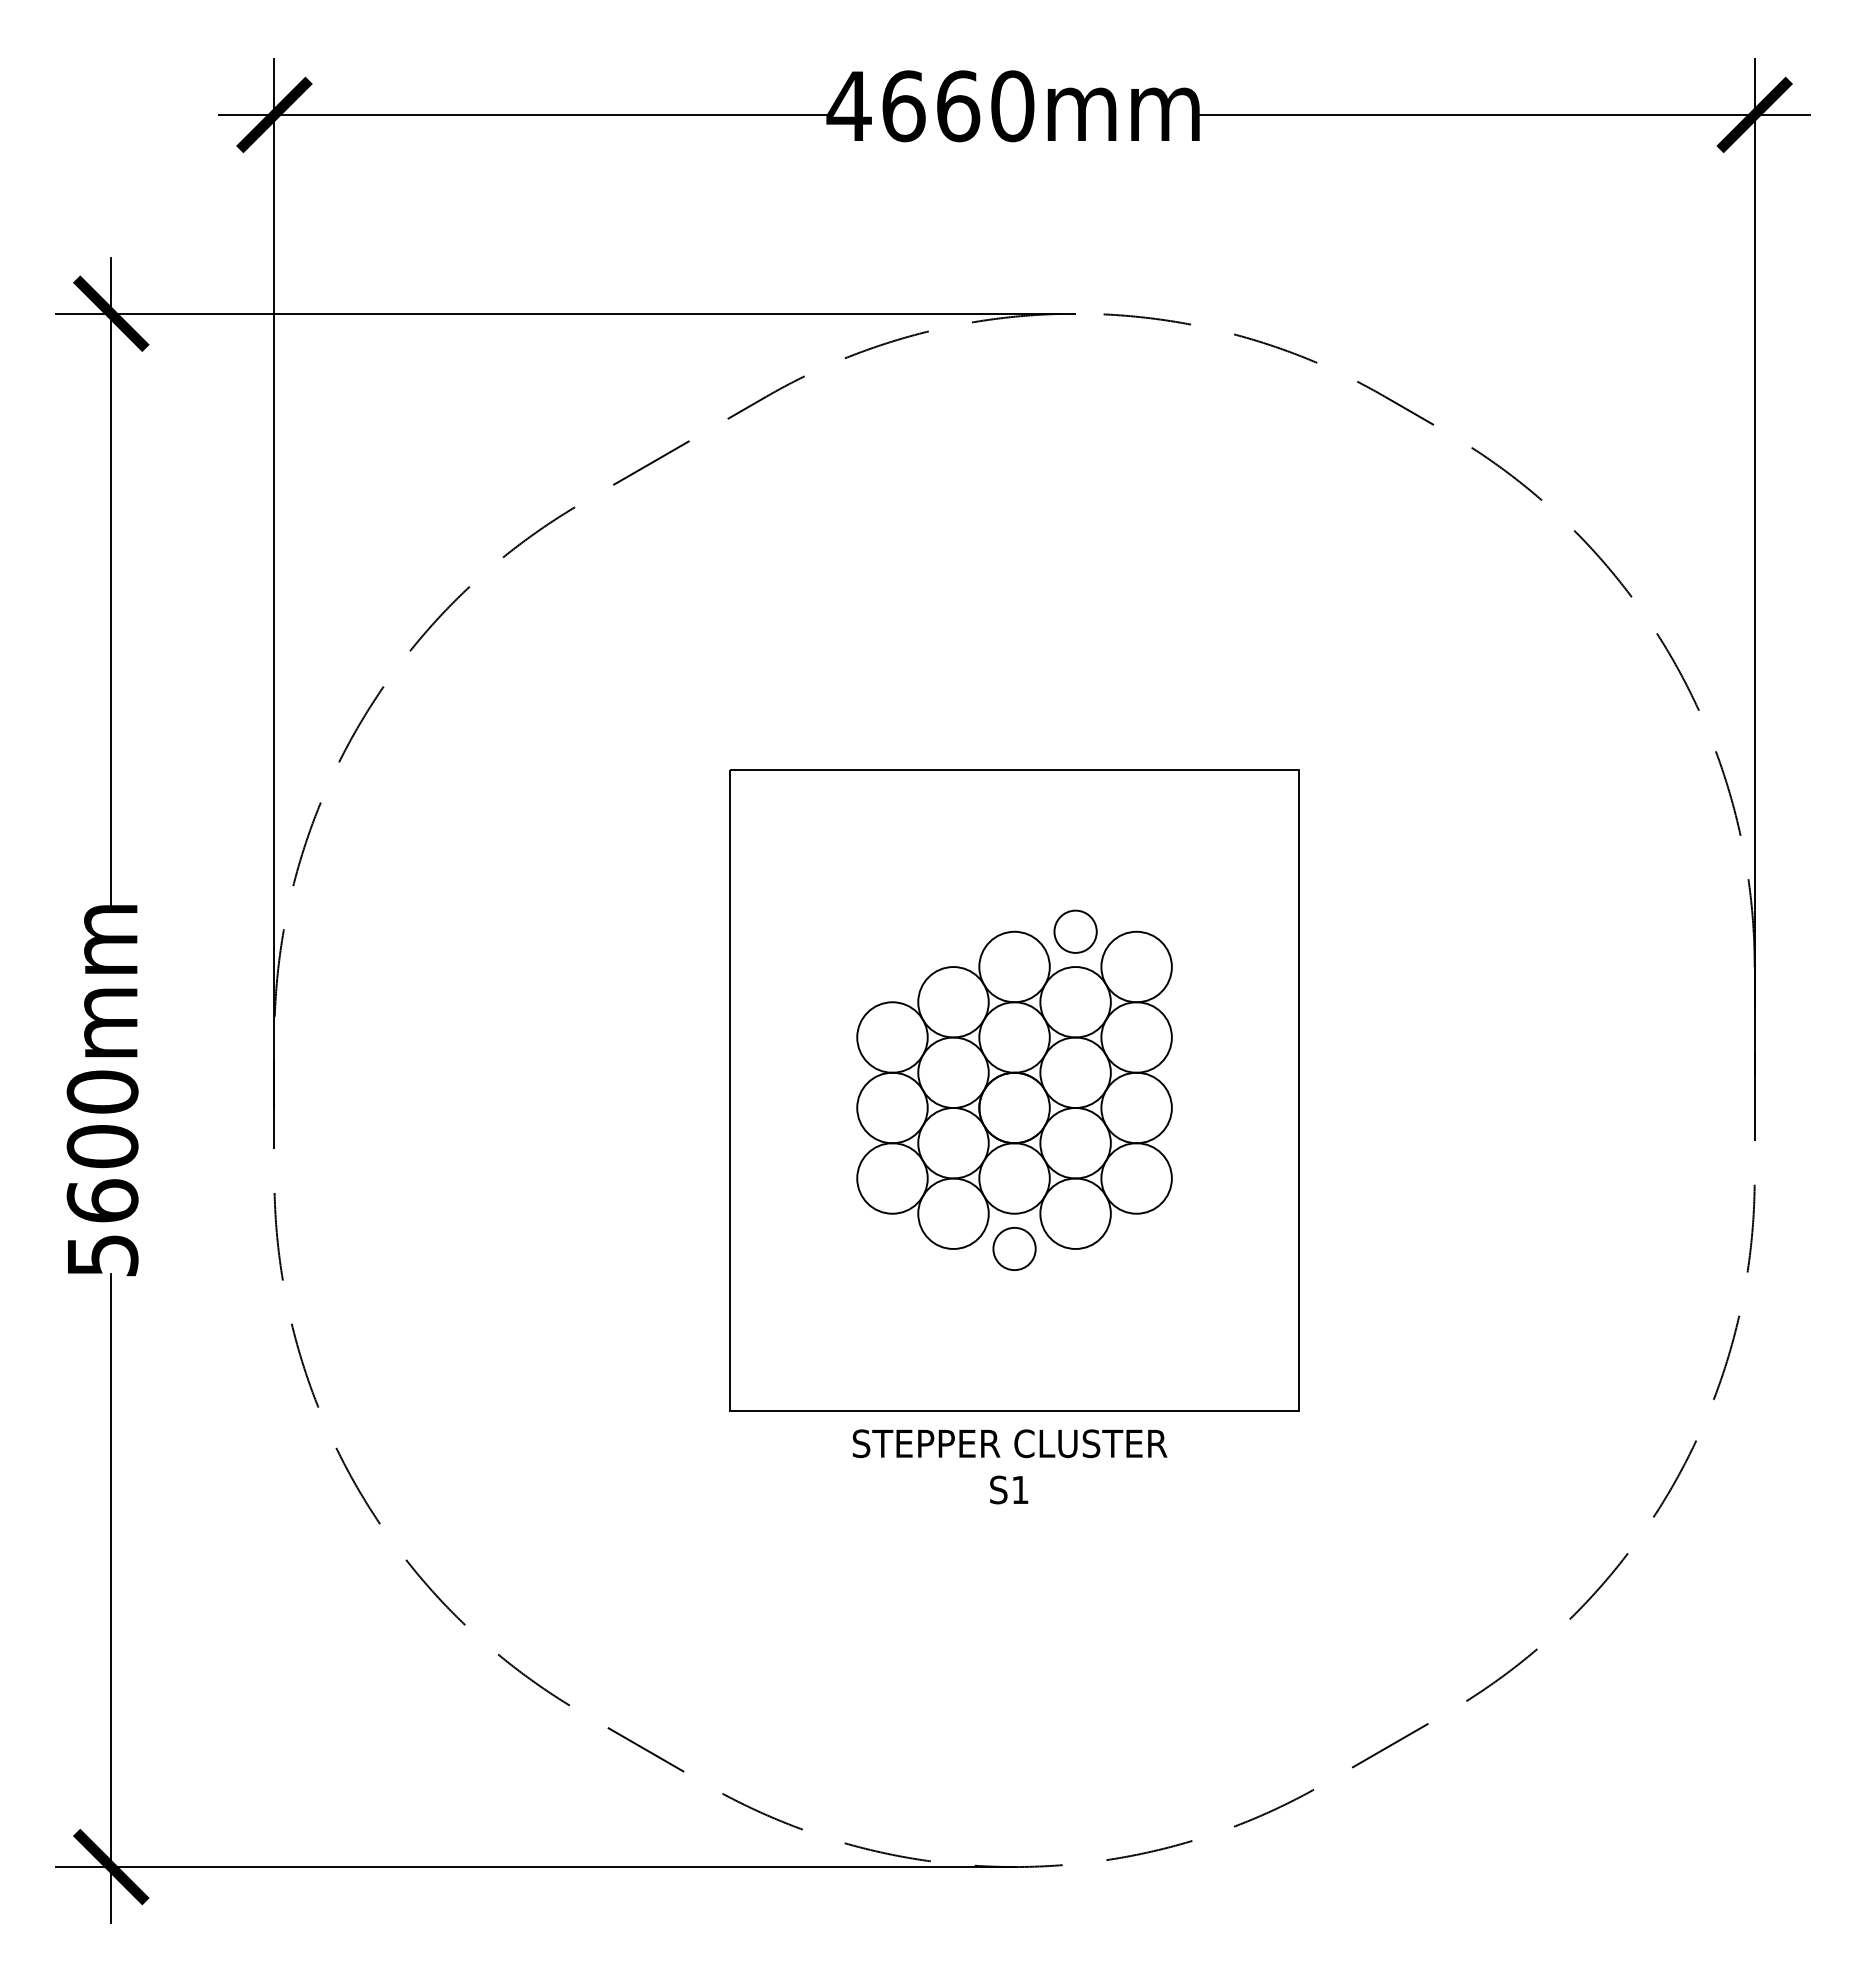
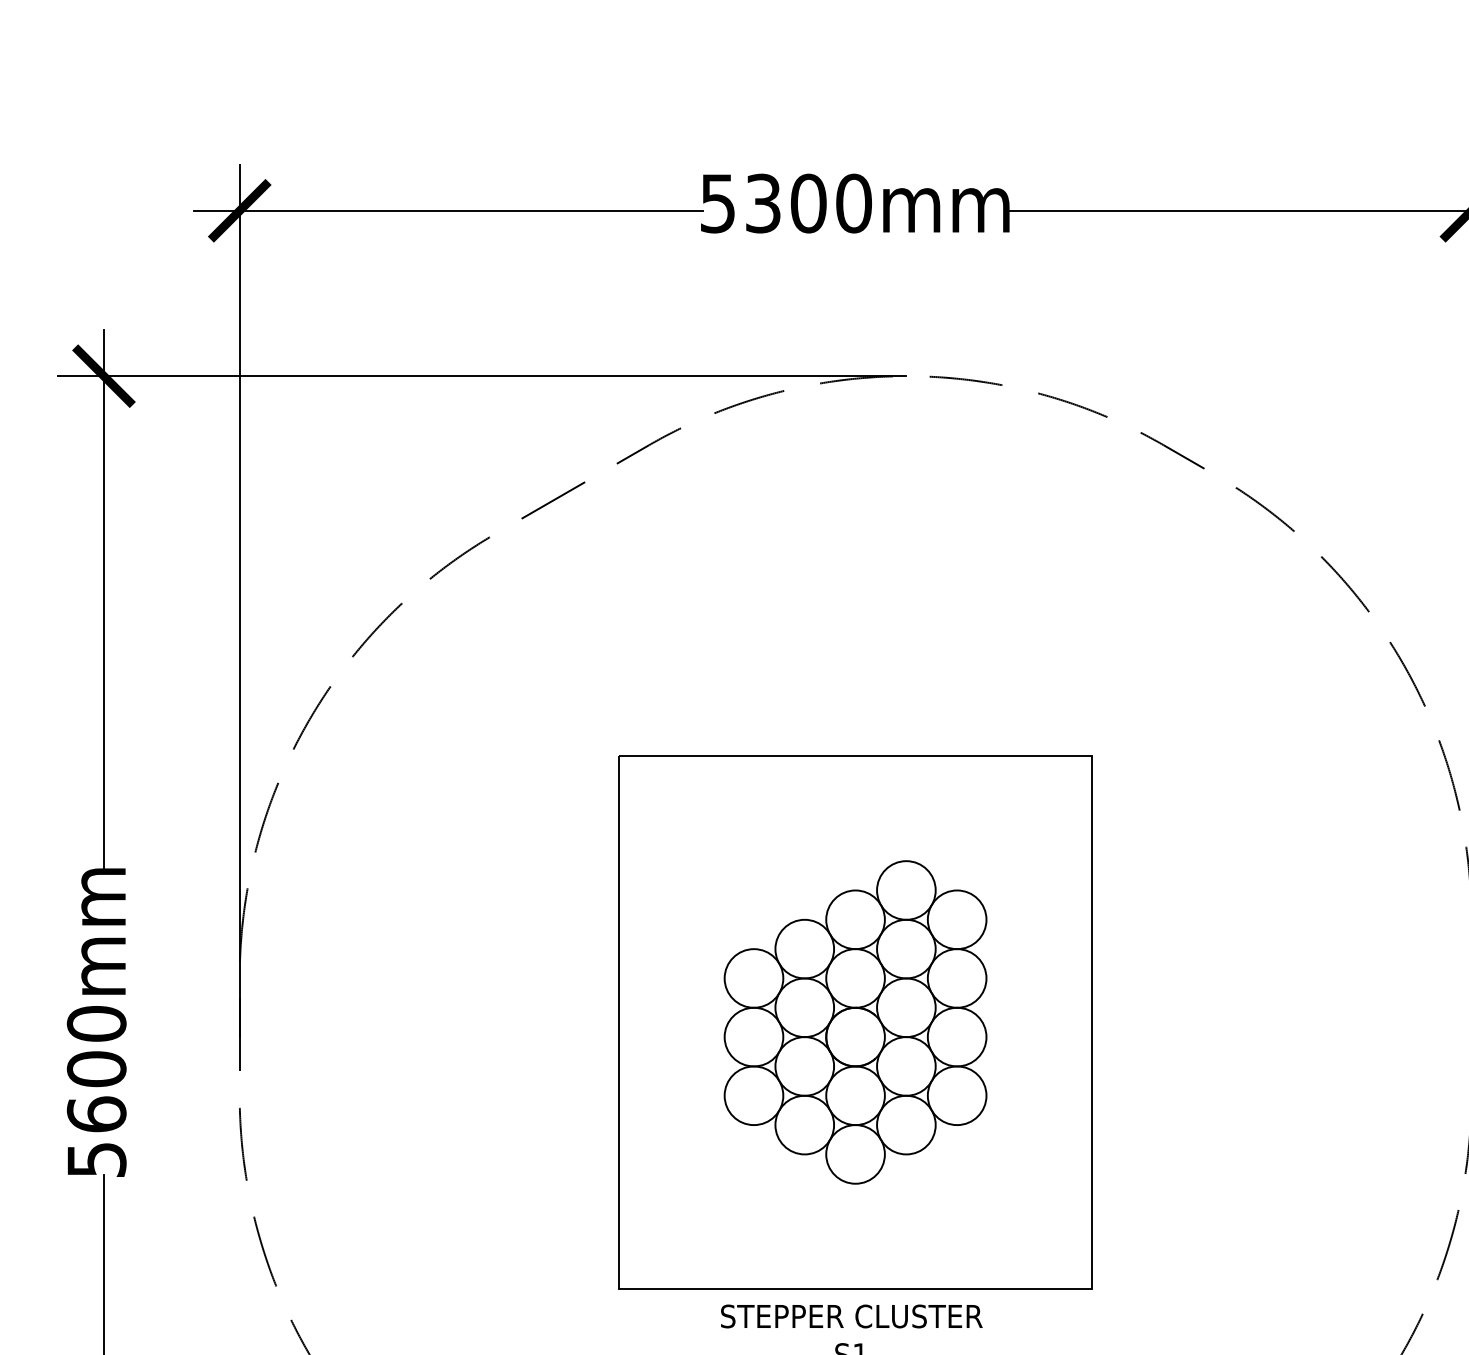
text: (903, 106) -> (763, 203), 4660mm -> 5300mm
circle: (1075, 931) -> (906, 890), size x1.67
circle: (1014, 1248) -> (855, 1154), size x1.67

